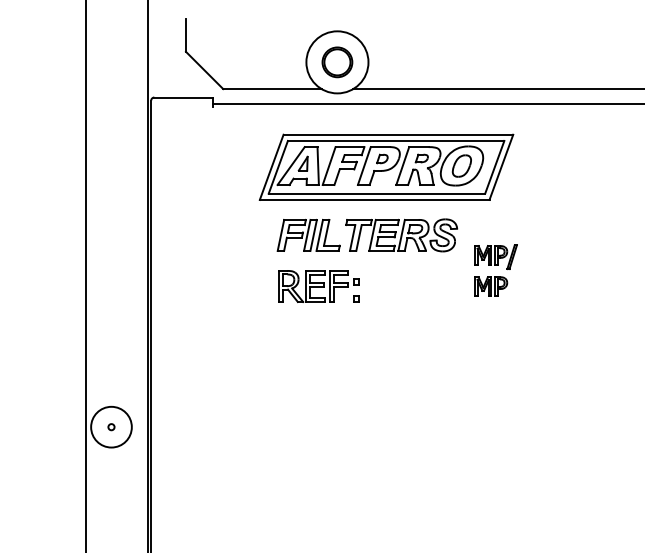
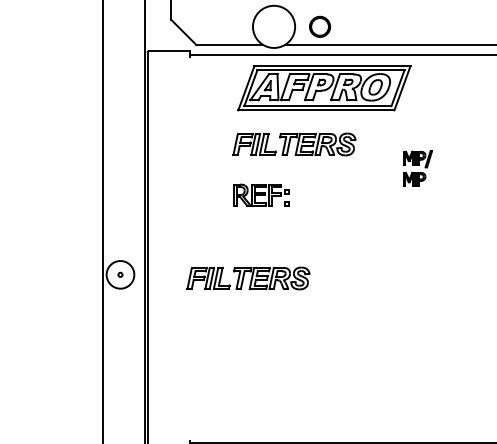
part: (338, 61) -> (320, 26), moved
part: (386, 167) -> (324, 88), moved
part: (496, 270) -> (418, 168), moved
part: (318, 285) -> (261, 194), moved
part: (299, 432) -> (248, 278), added

